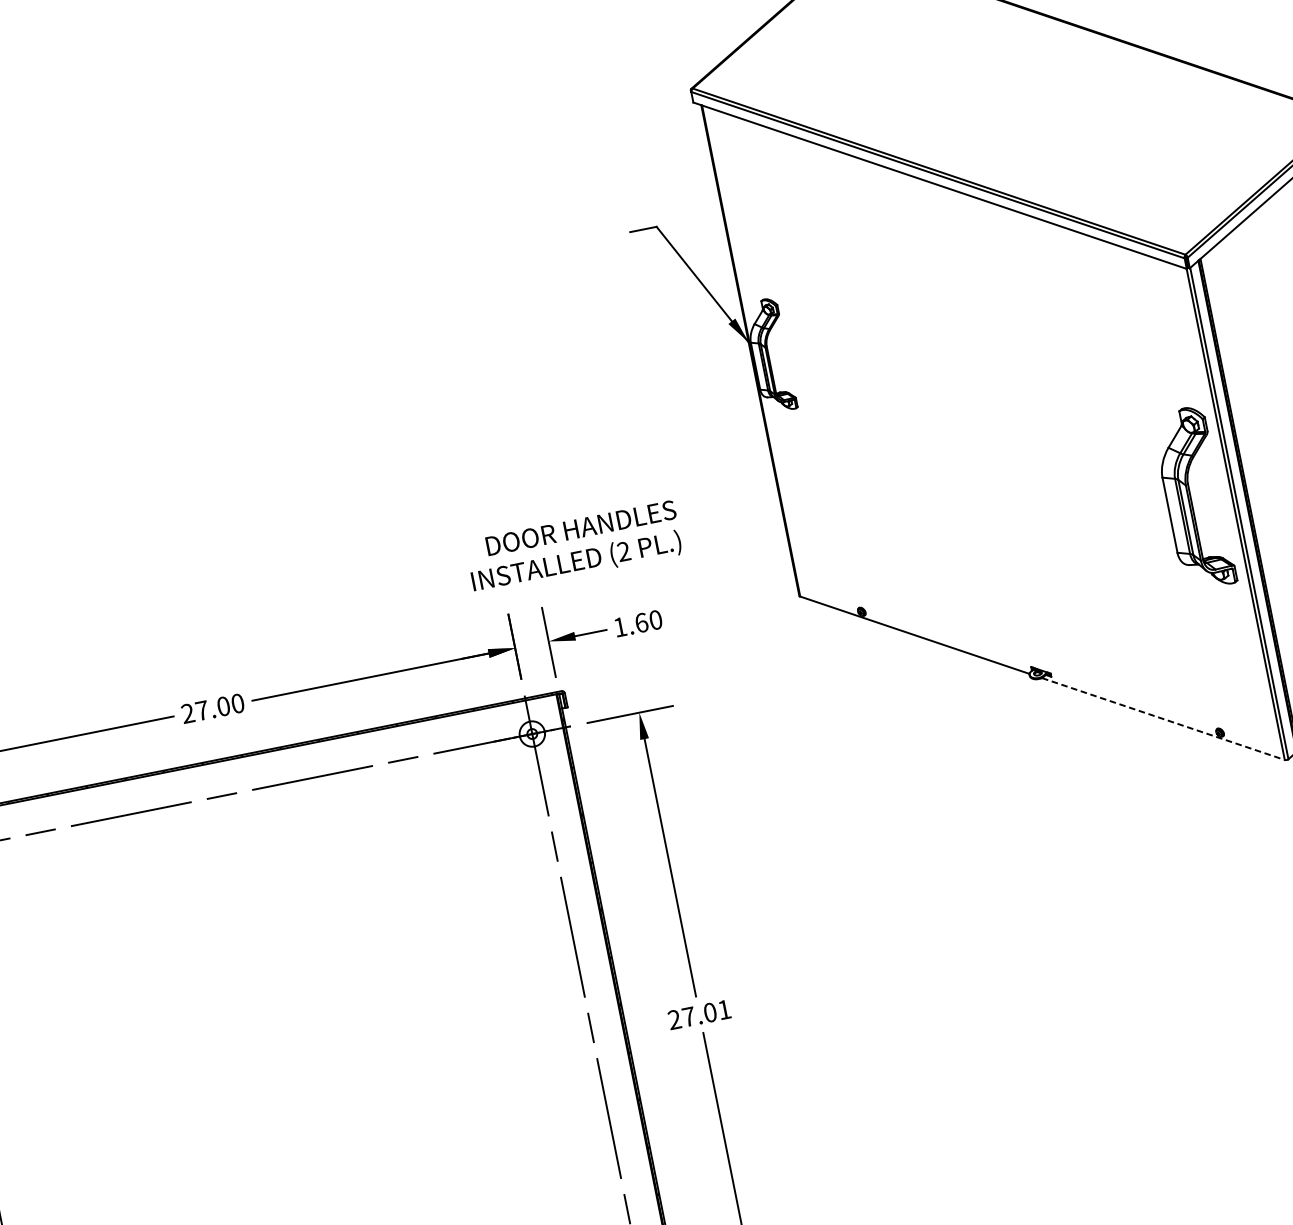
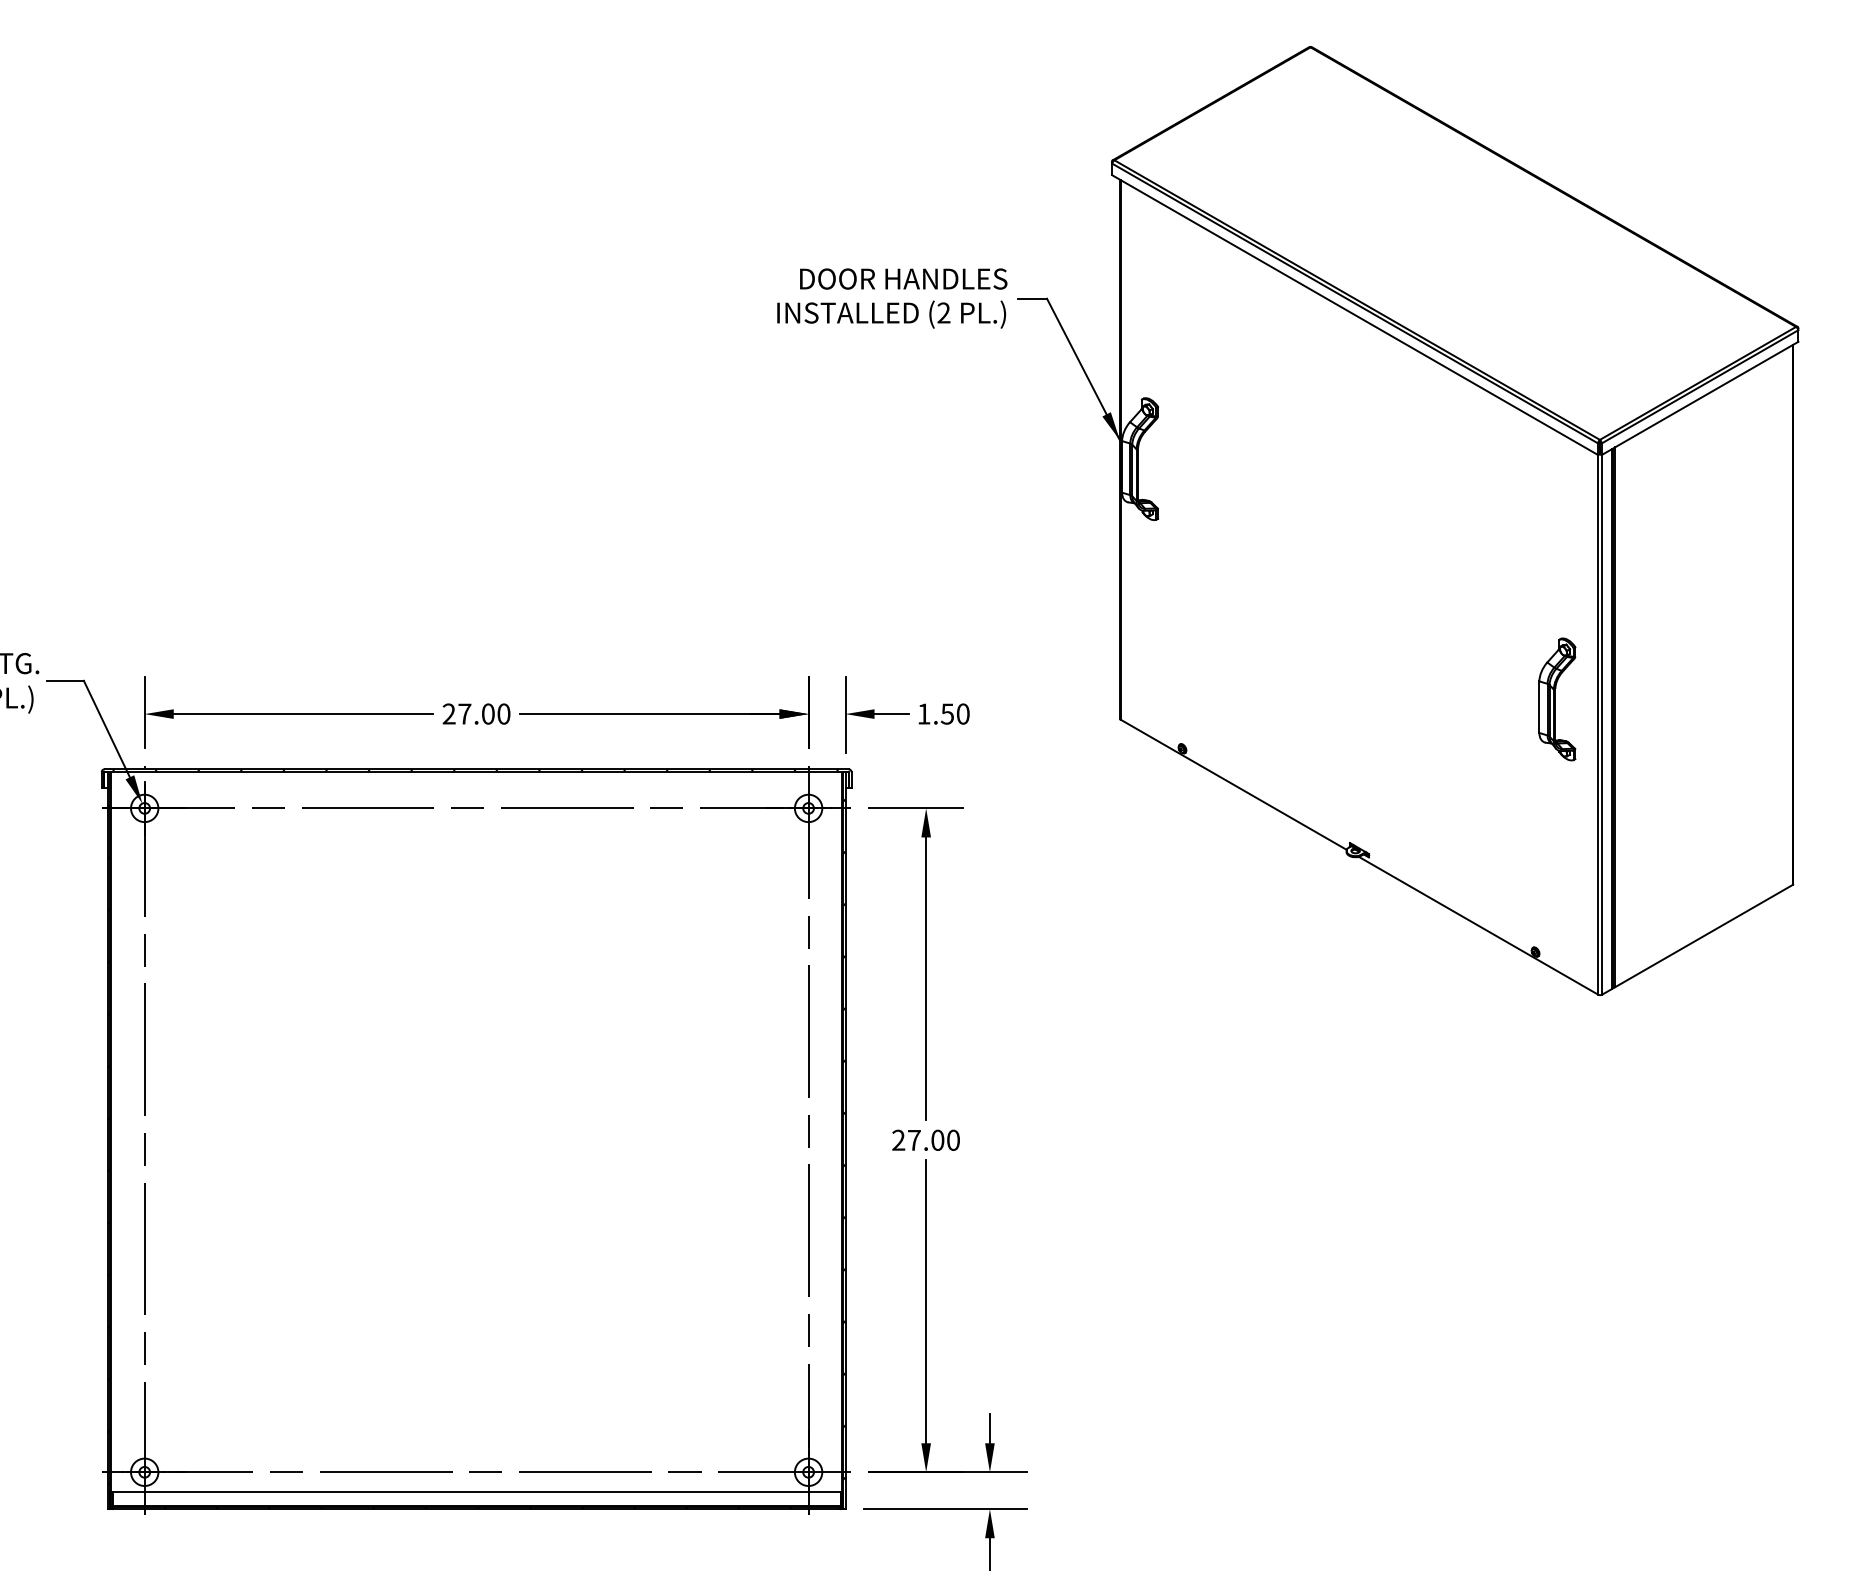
part: (1194, 498) -> (1557, 699), size x0.62
text: (574, 547) -> (892, 298), moved
text: (641, 622) -> (947, 713), 1.60 -> 1.50
line: (1164, 719) -> (1479, 926), dashed -> solid
text: (724, 1009) -> (953, 1139), 27.01 -> 27.00

